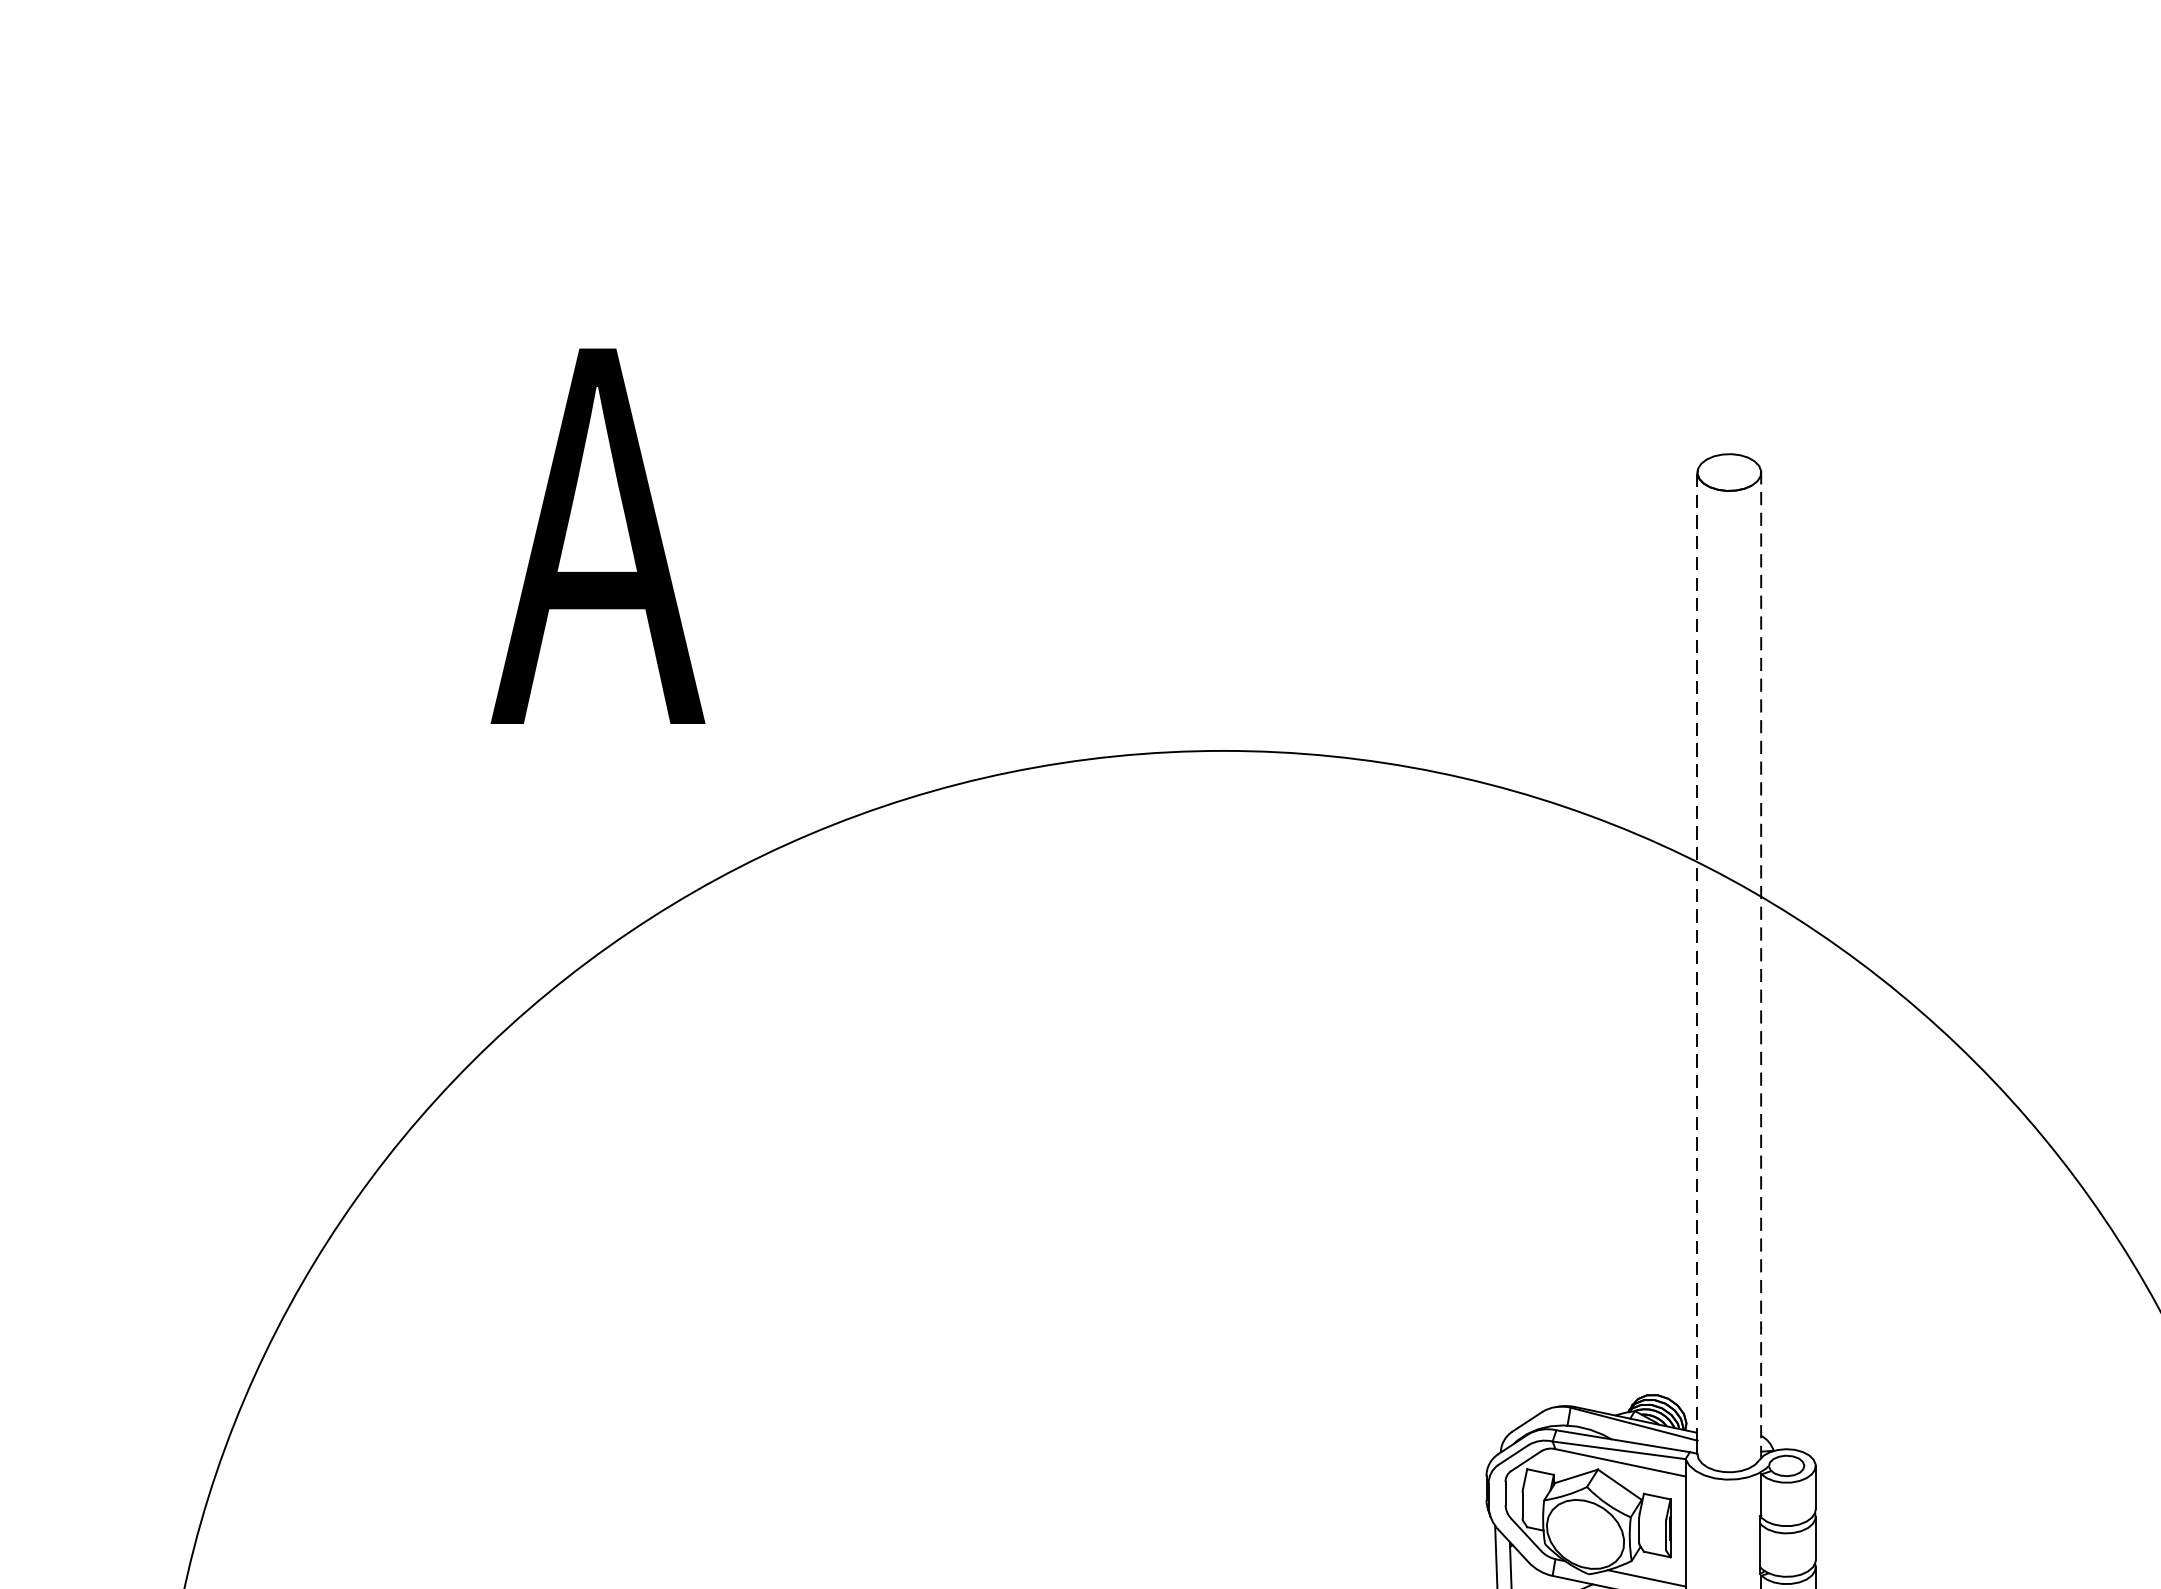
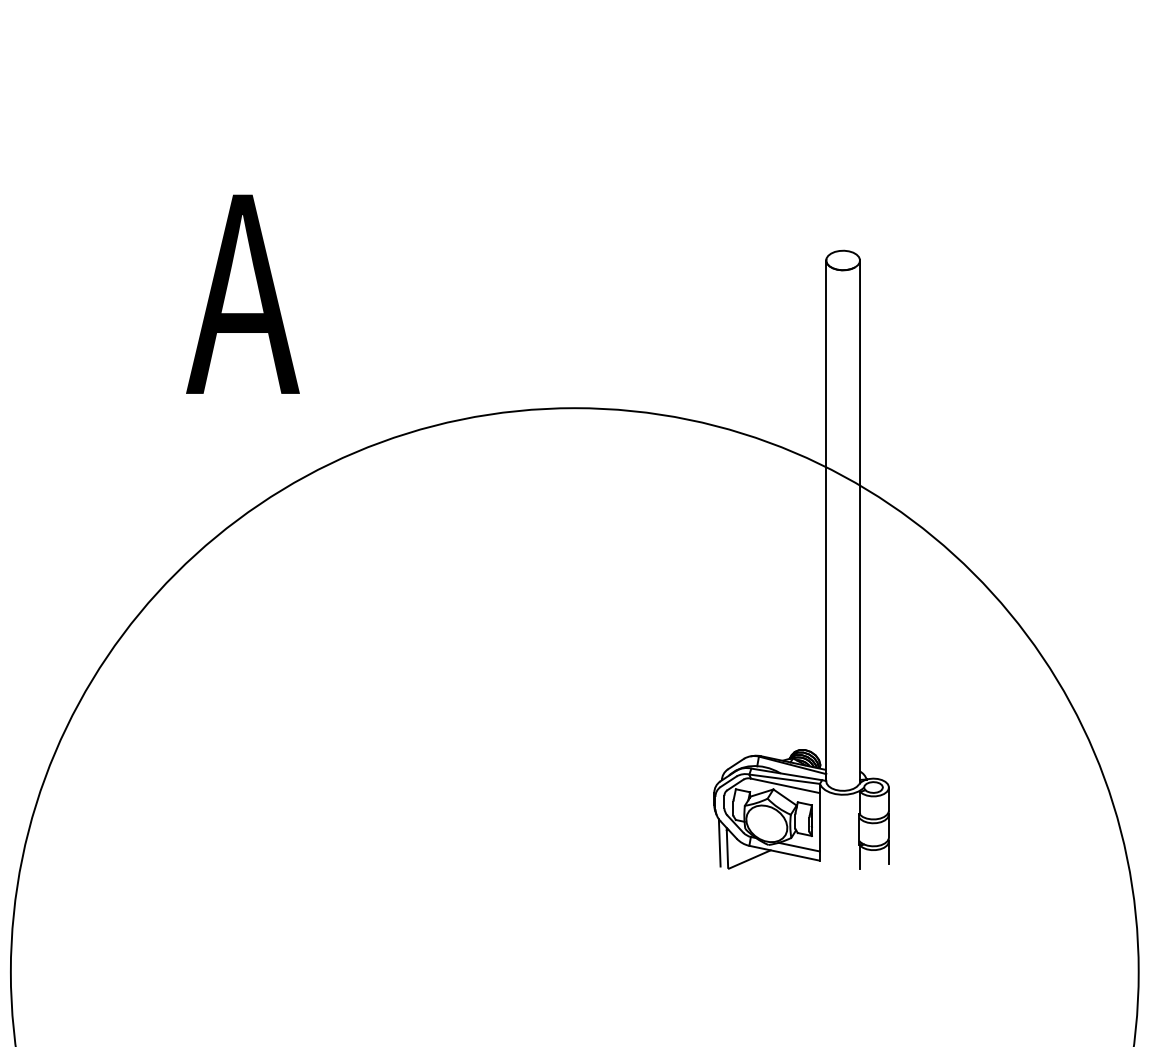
line: (1697, 964) -> (826, 521), dashed -> solid
line: (1762, 964) -> (860, 521), dashed -> solid

